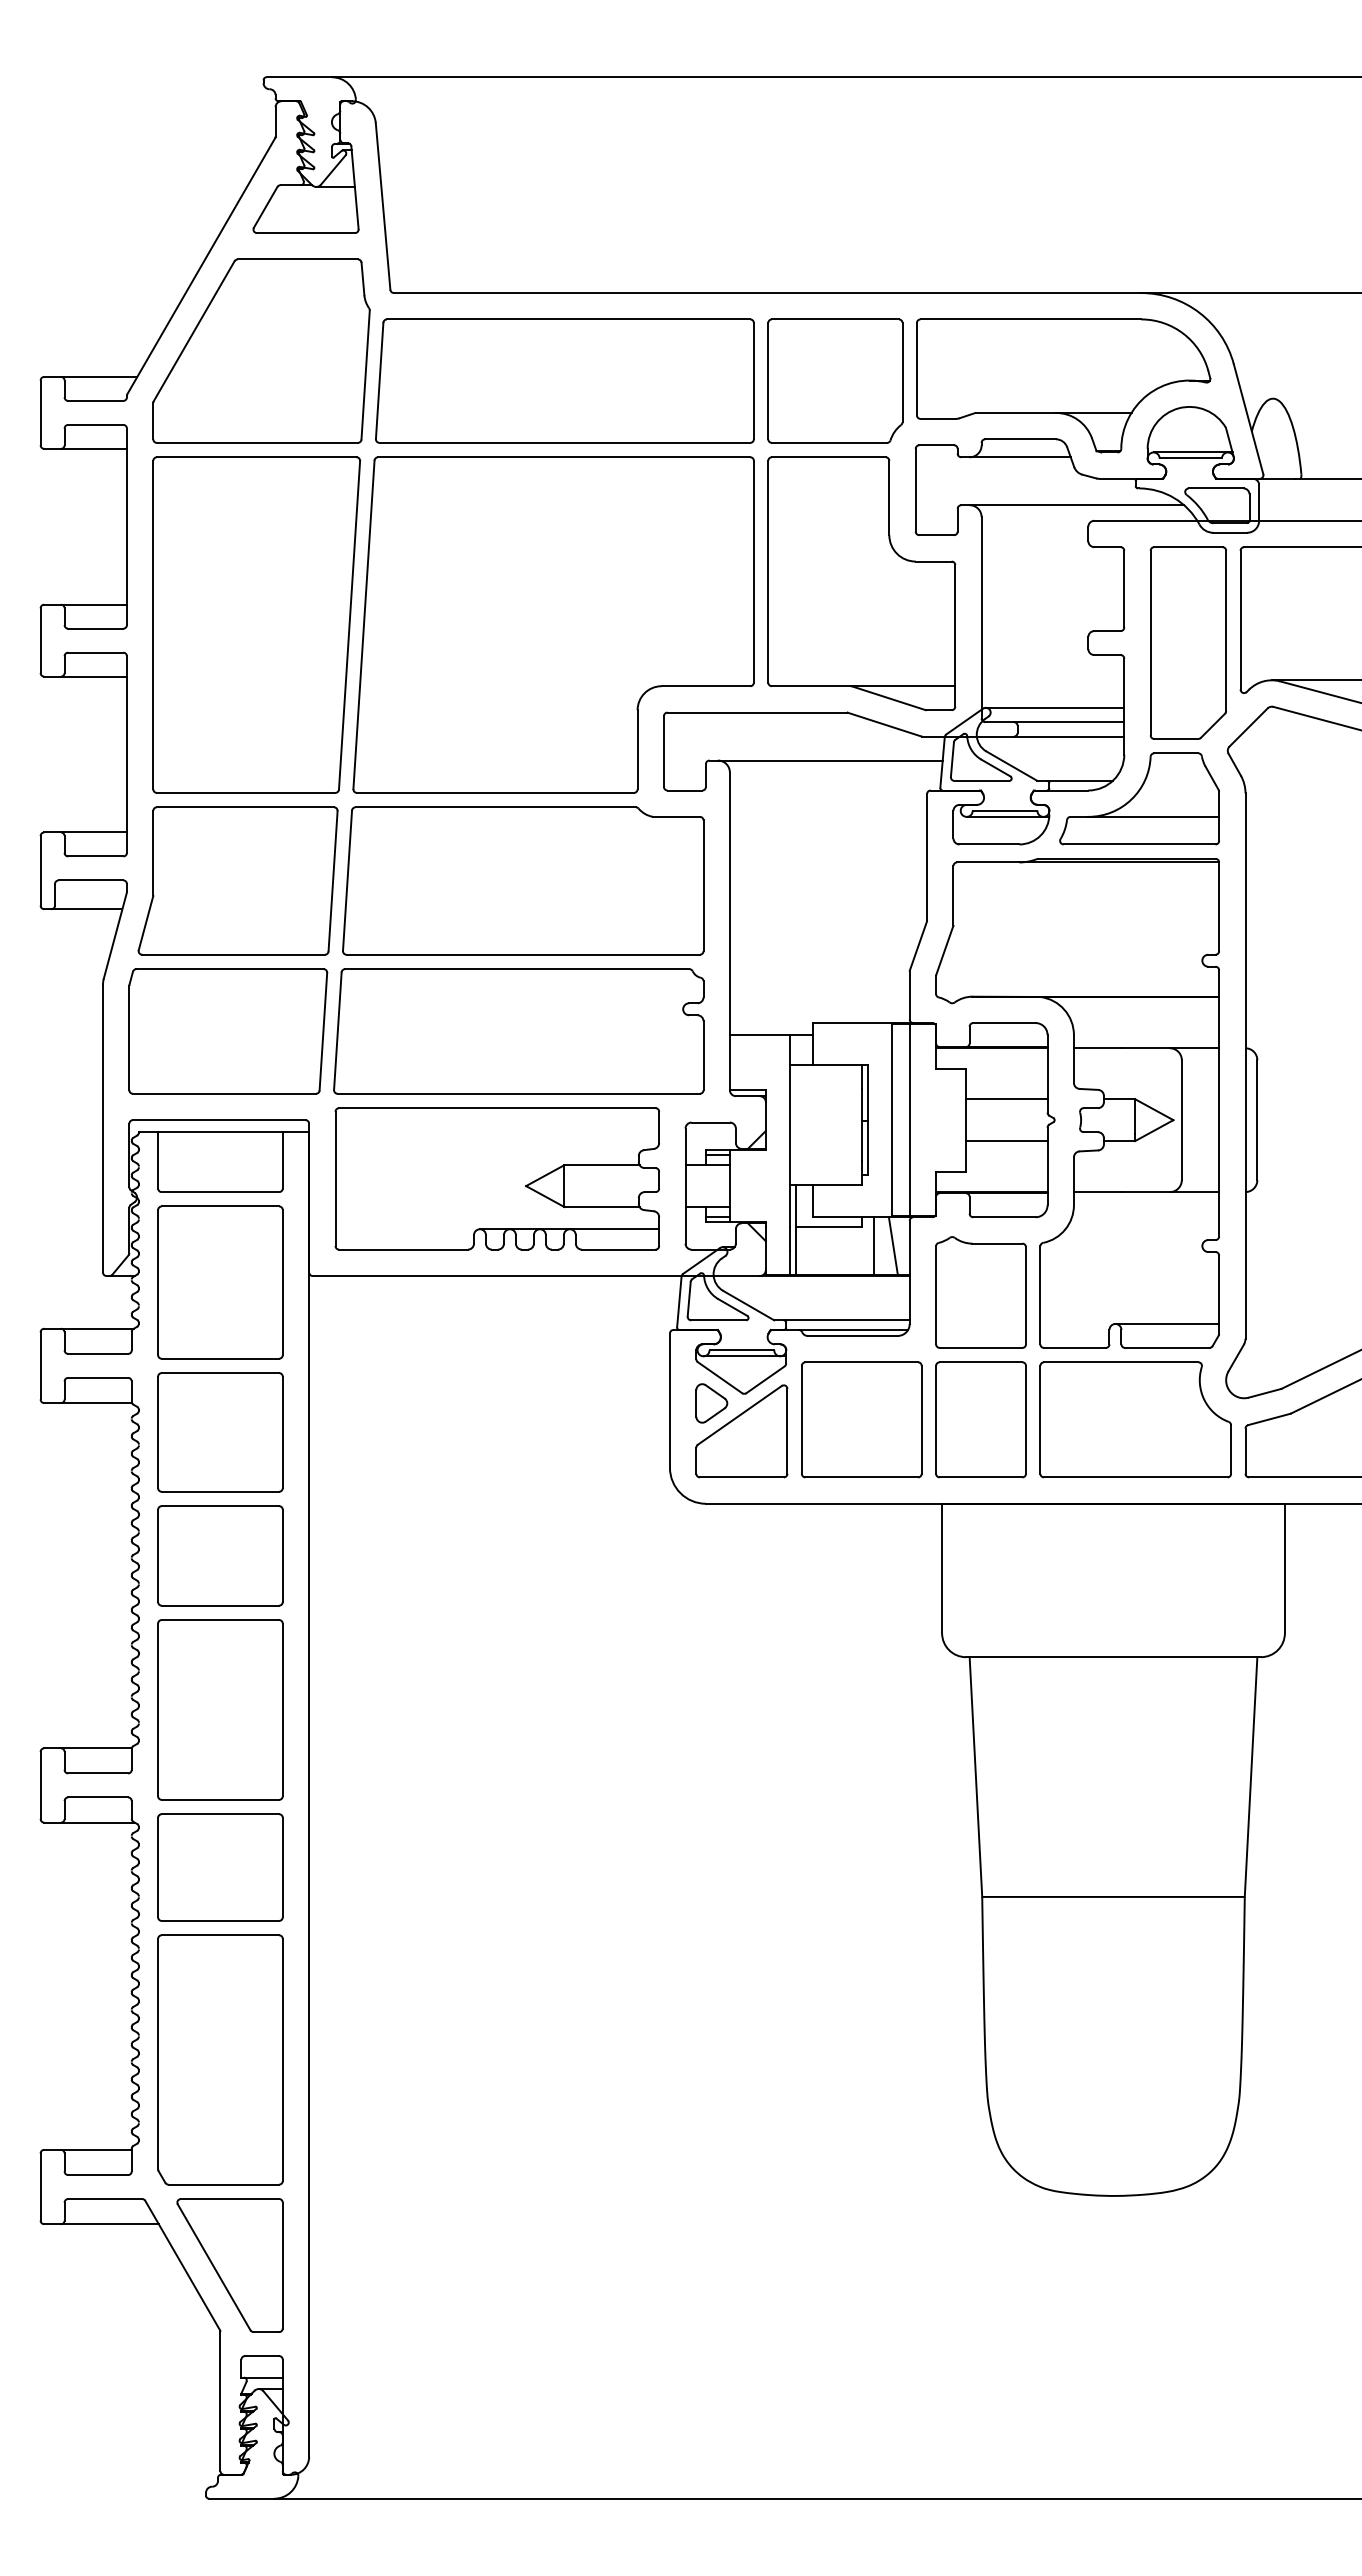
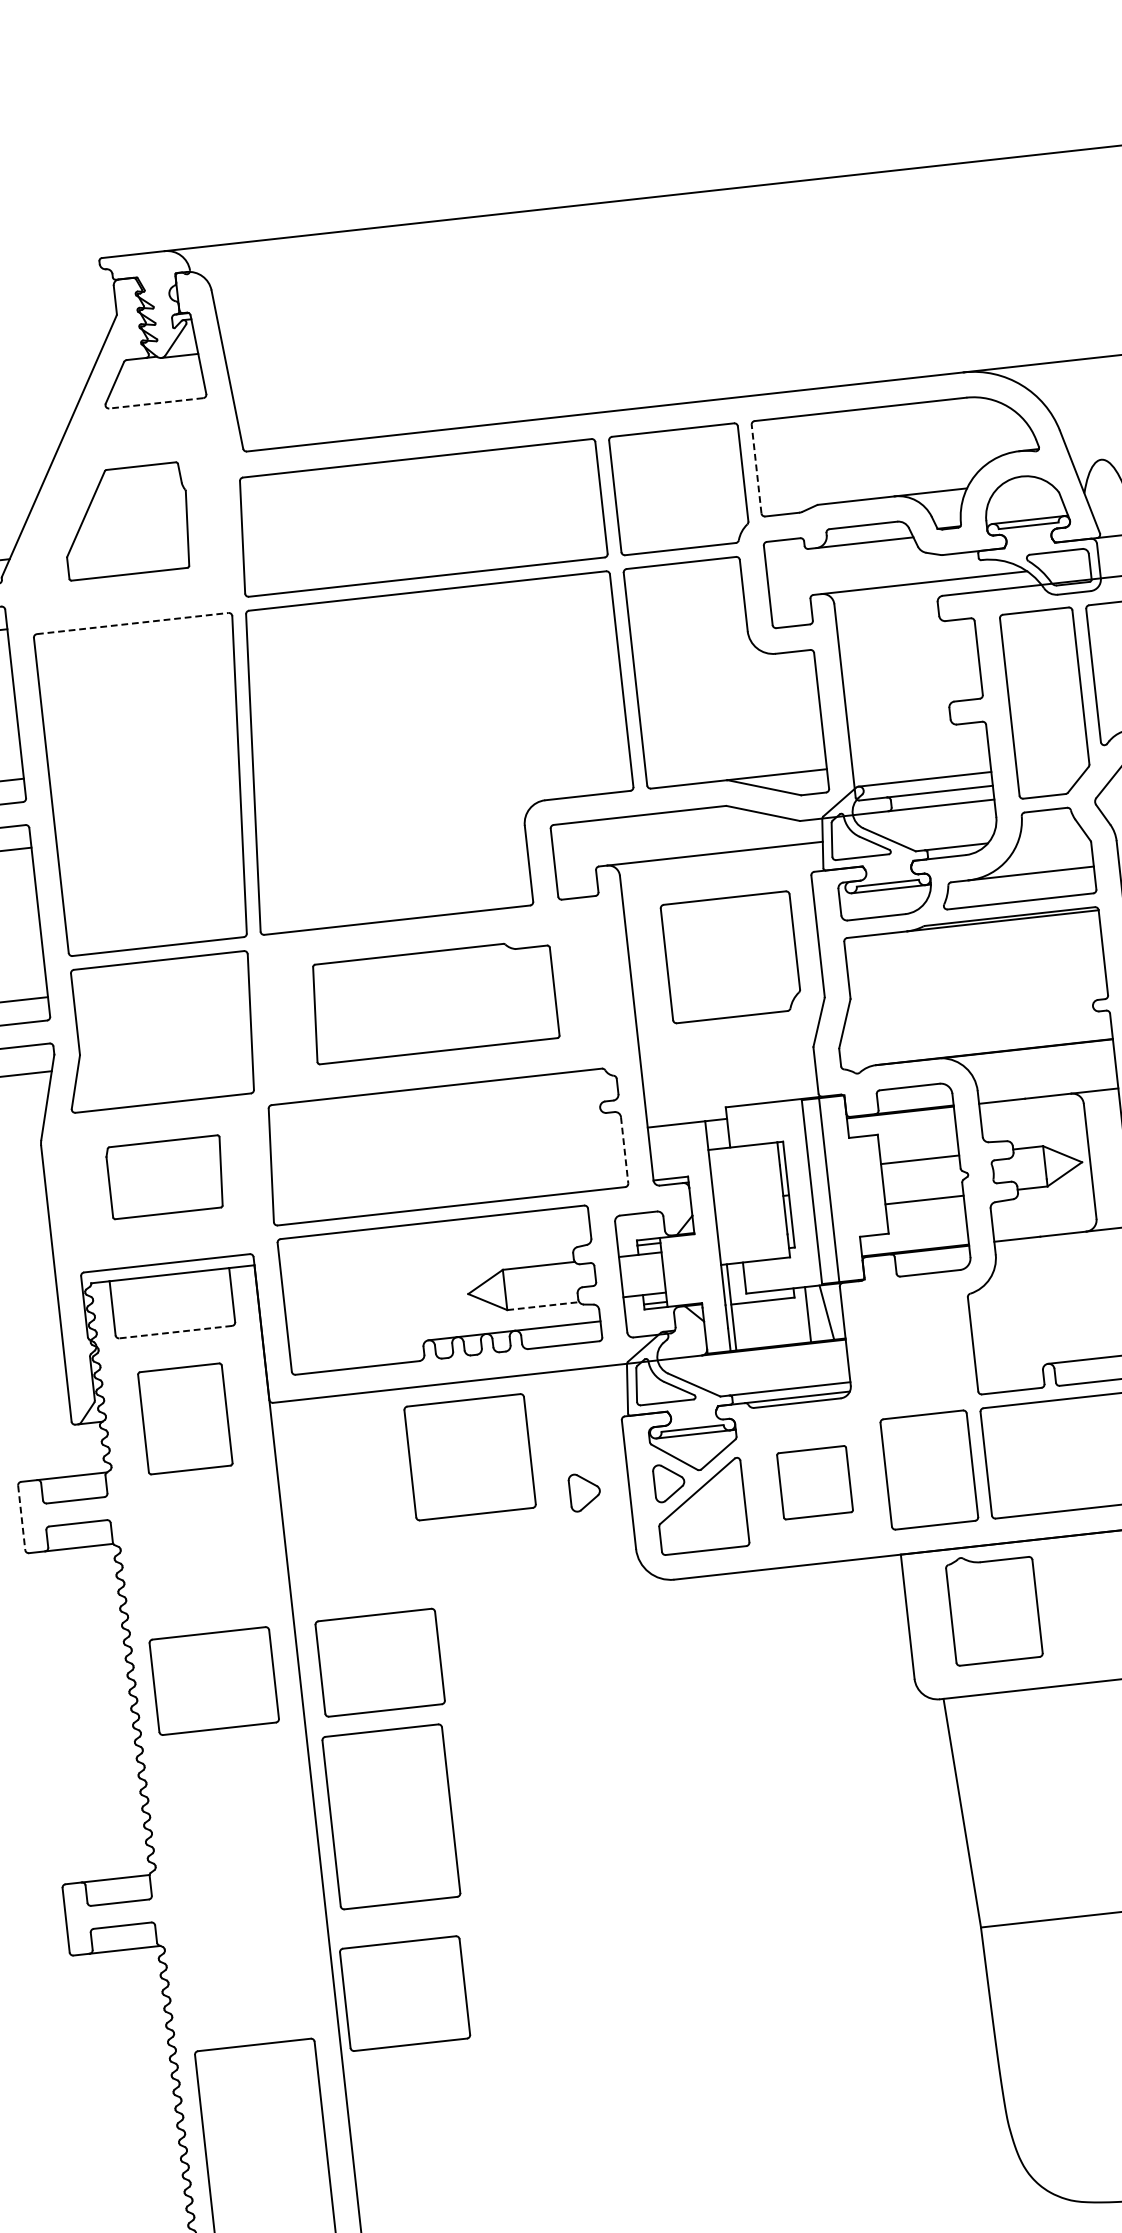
line: (306, 233) -> (156, 403), solid -> dashed
part: (261, 350) -> (126, 520), size x0.6
line: (916, 368) -> (756, 468), solid -> dashed
line: (256, 457) -> (132, 623), solid -> dashed
part: (835, 868) -> (731, 956), added
part: (523, 880) -> (433, 1001), size x0.7
part: (228, 1031) -> (166, 1177), size x0.6
line: (703, 1056) -> (624, 1150), solid -> dashed
line: (220, 1192) -> (175, 1332), solid -> dashed
line: (602, 1207) -> (543, 1306), solid -> dashed
part: (220, 1282) -> (185, 1418), size x0.7
part: (980, 1292) -> (993, 1608), moved
line: (40, 1365) -> (21, 1517), solid -> dashed
part: (623, 1403) -> (584, 1492), added
part: (861, 1419) -> (814, 1482), size x0.6
part: (220, 1432) -> (470, 1457), moved
part: (393, 1555) -> (380, 1662), added
part: (220, 1709) -> (391, 1816), moved
part: (220, 1867) -> (405, 1993), moved

